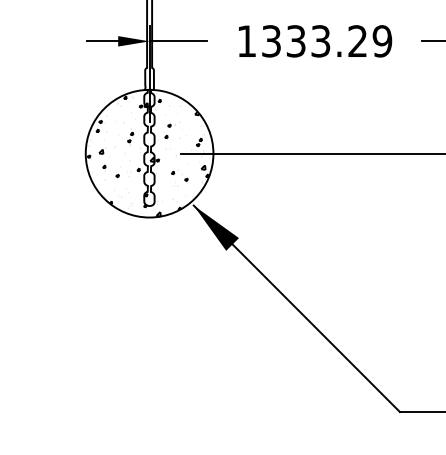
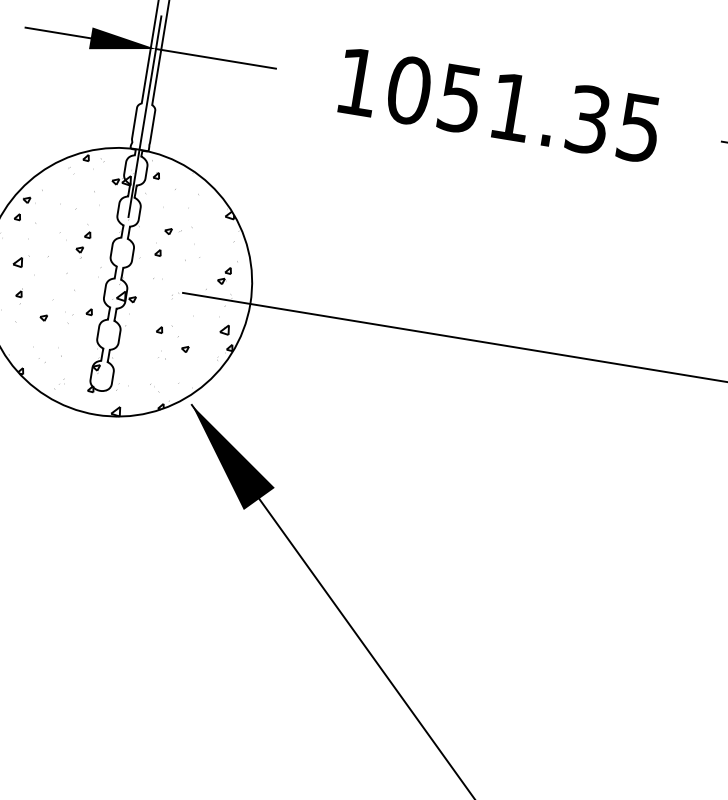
text: (326, 41) -> (523, 109), 1333.29 -> 1051.35

